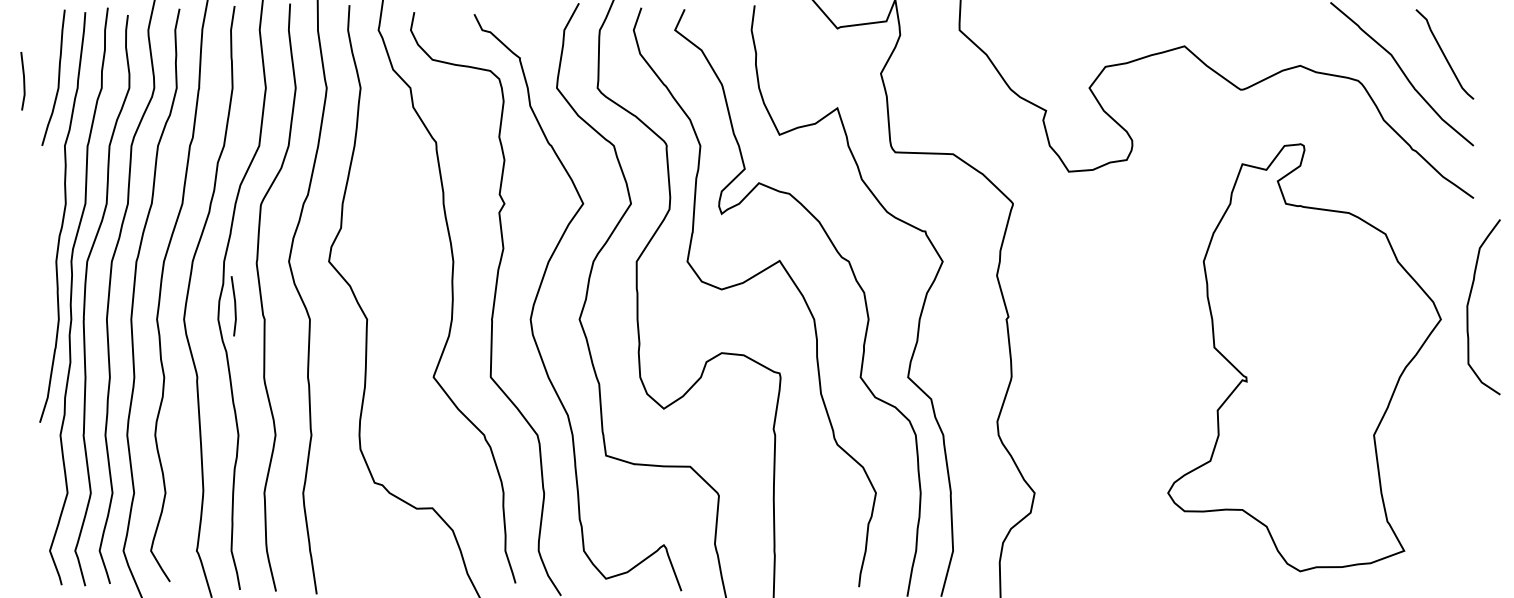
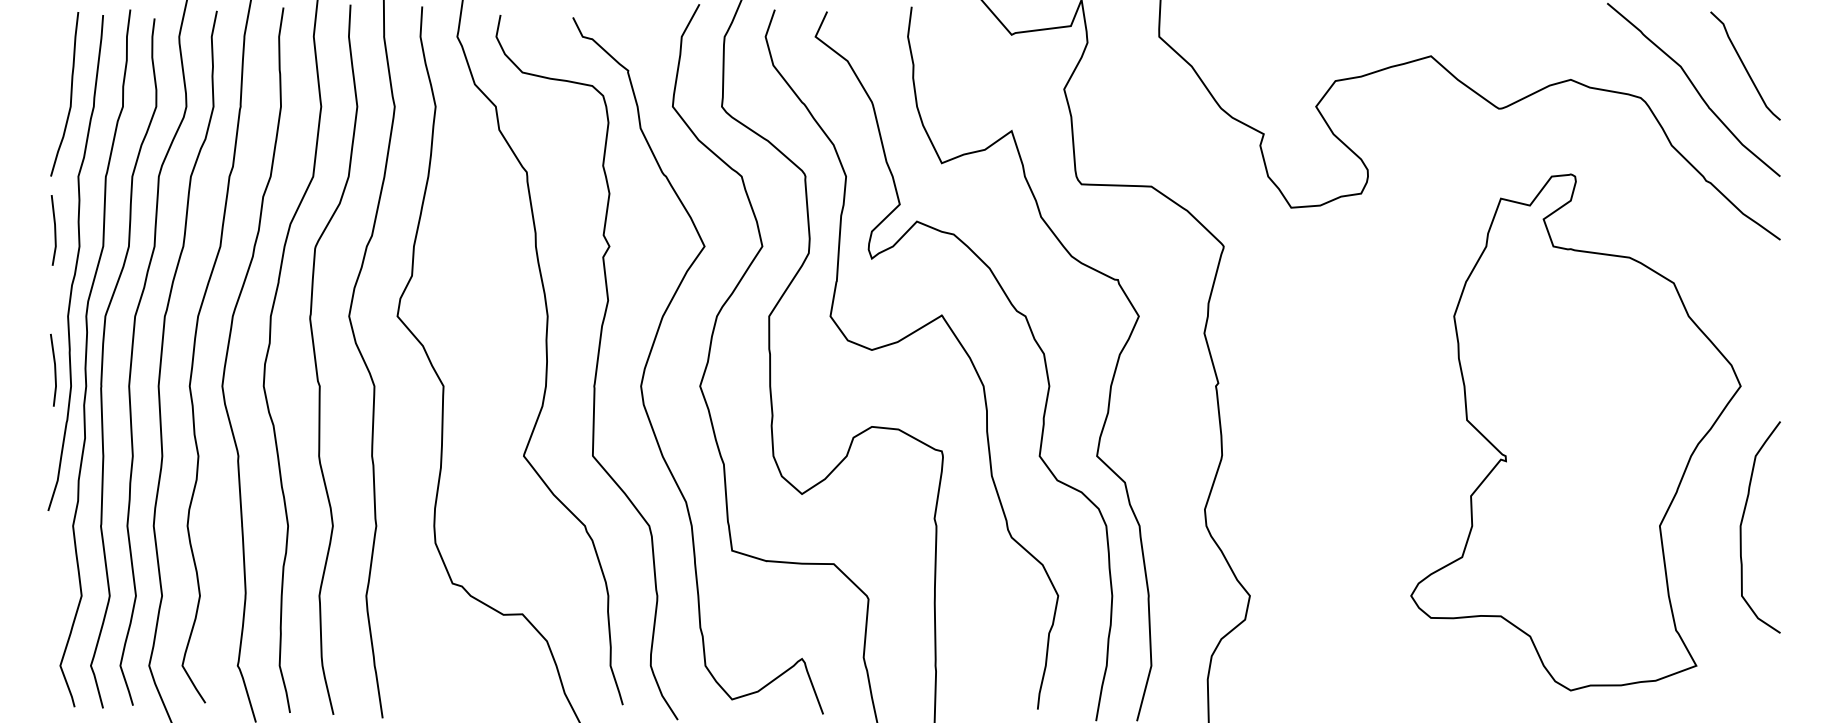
line: (23, 81) -> (54, 230), moved
curve: (1468, 303) -> (1742, 523), moved
line: (234, 305) -> (54, 369), moved

